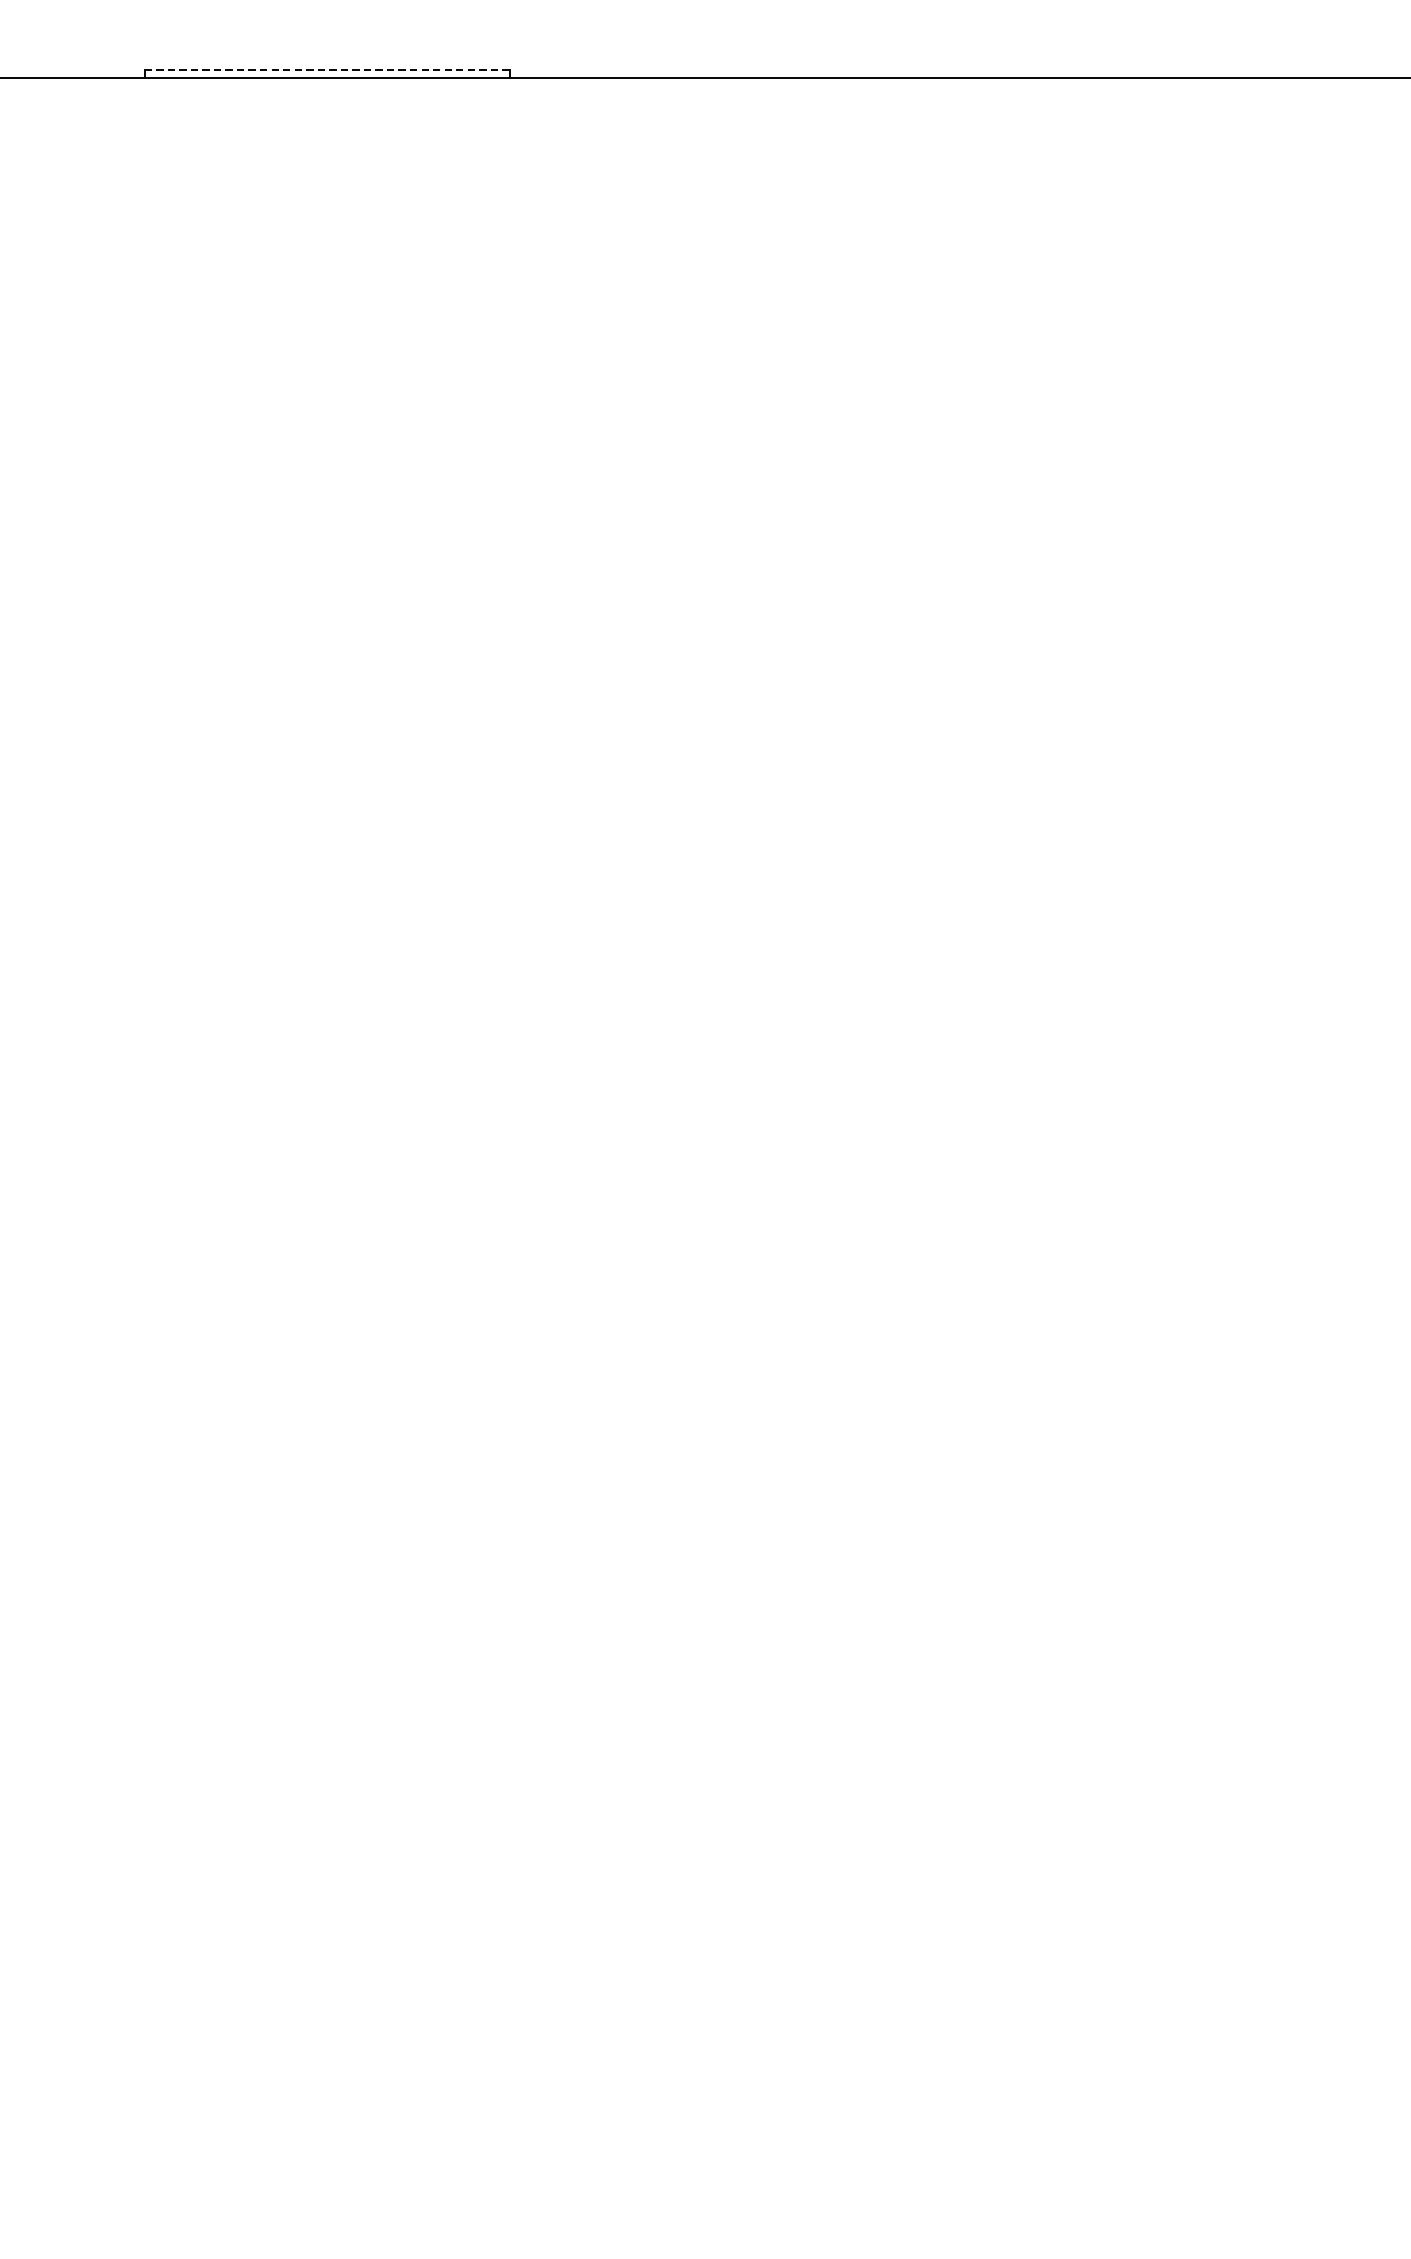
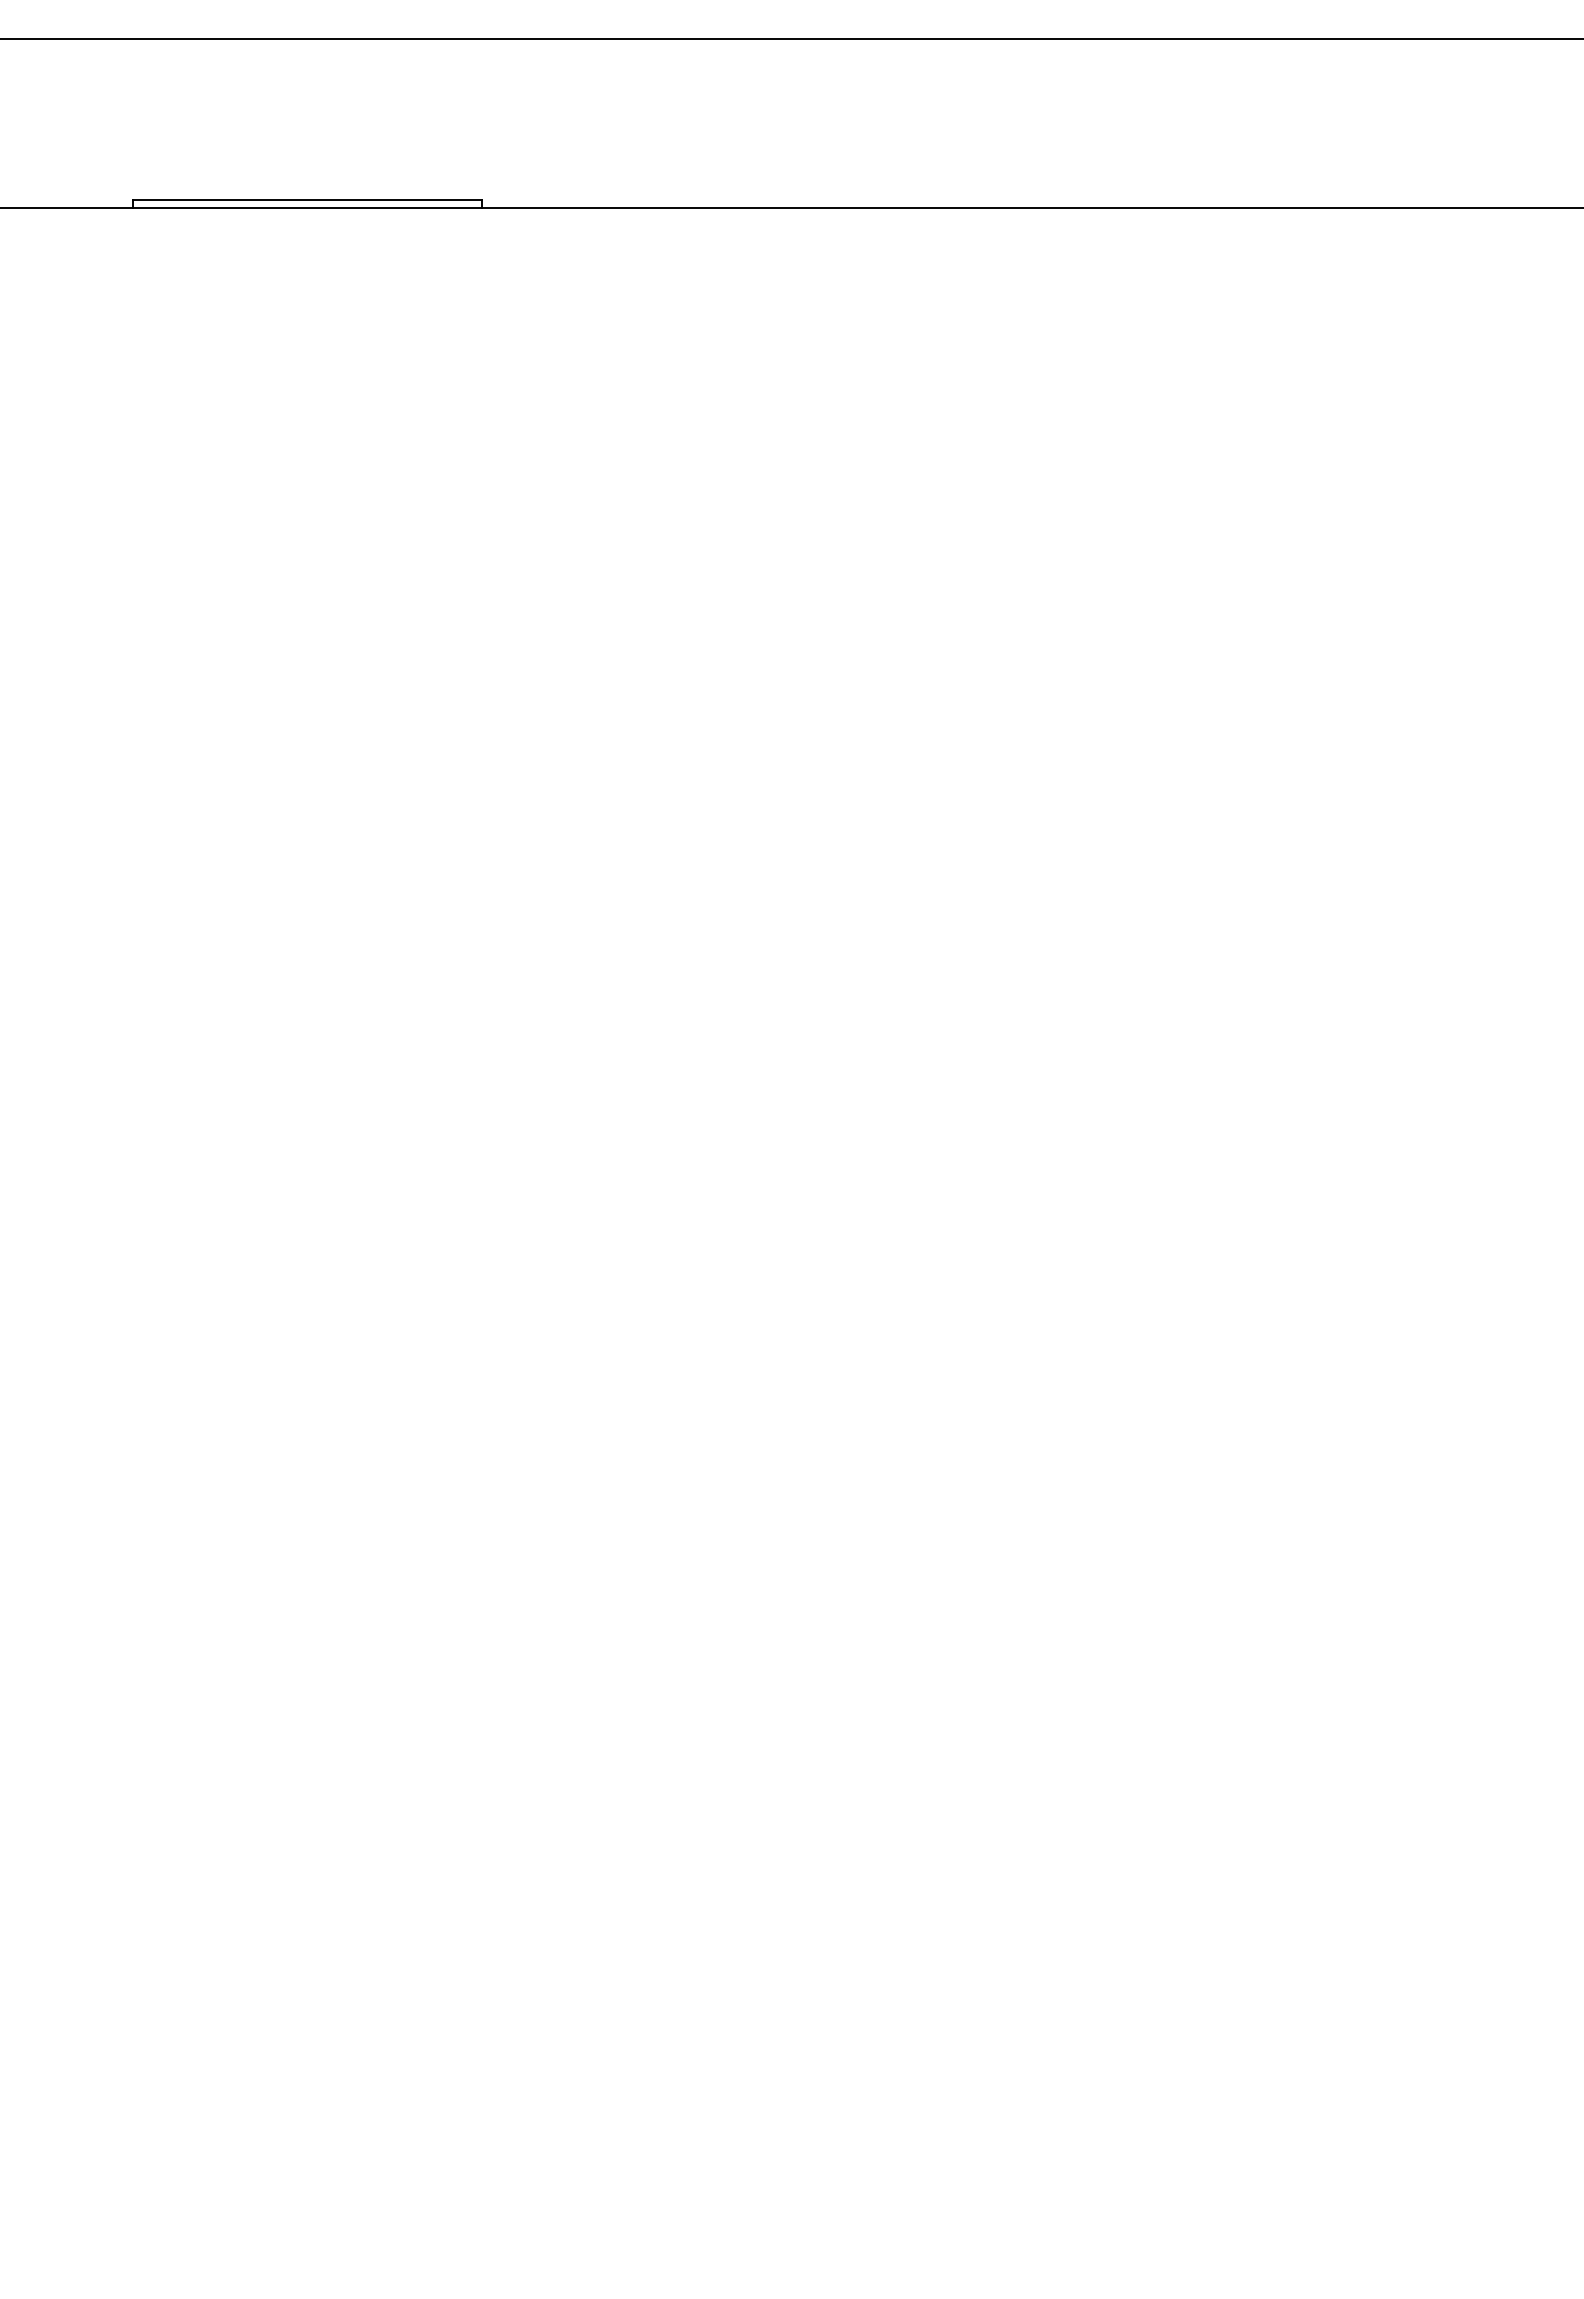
line: (328, 69) -> (308, 199), dashed -> solid

